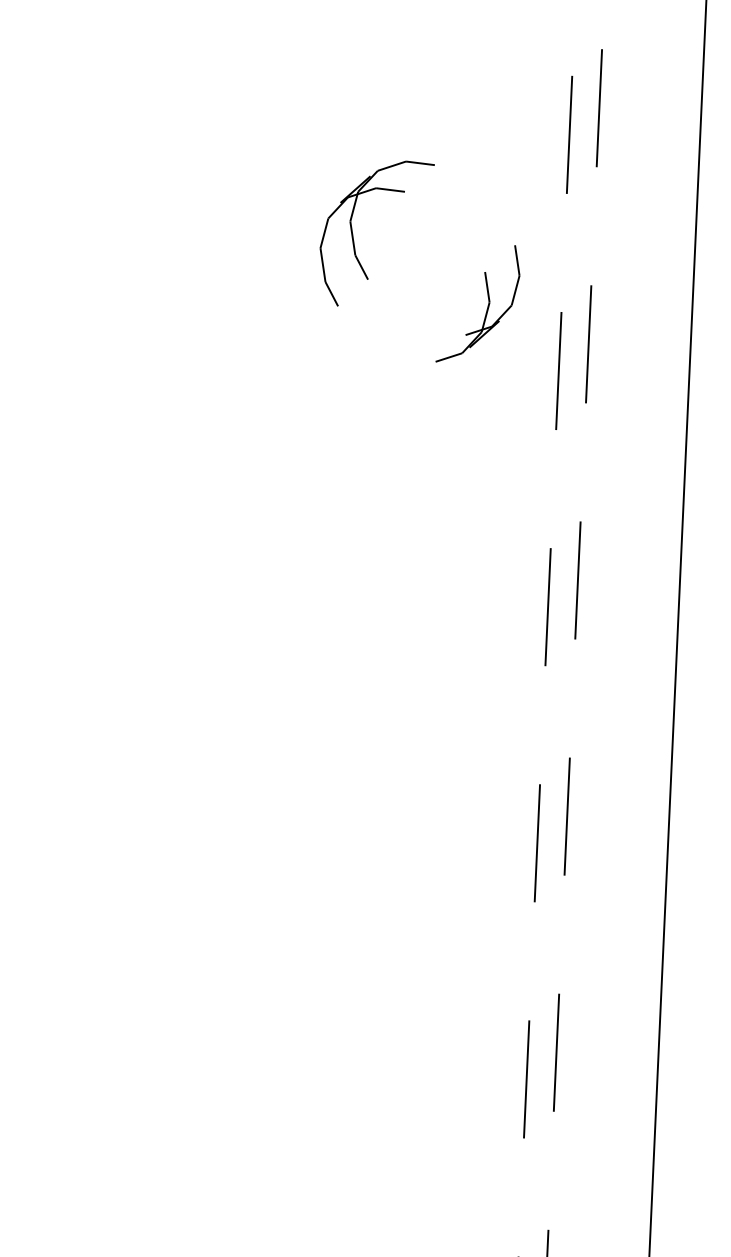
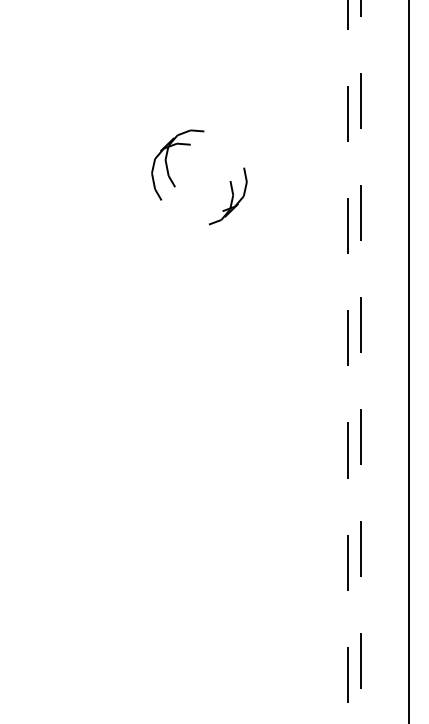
part: (368, 276) -> (175, 185), moved

